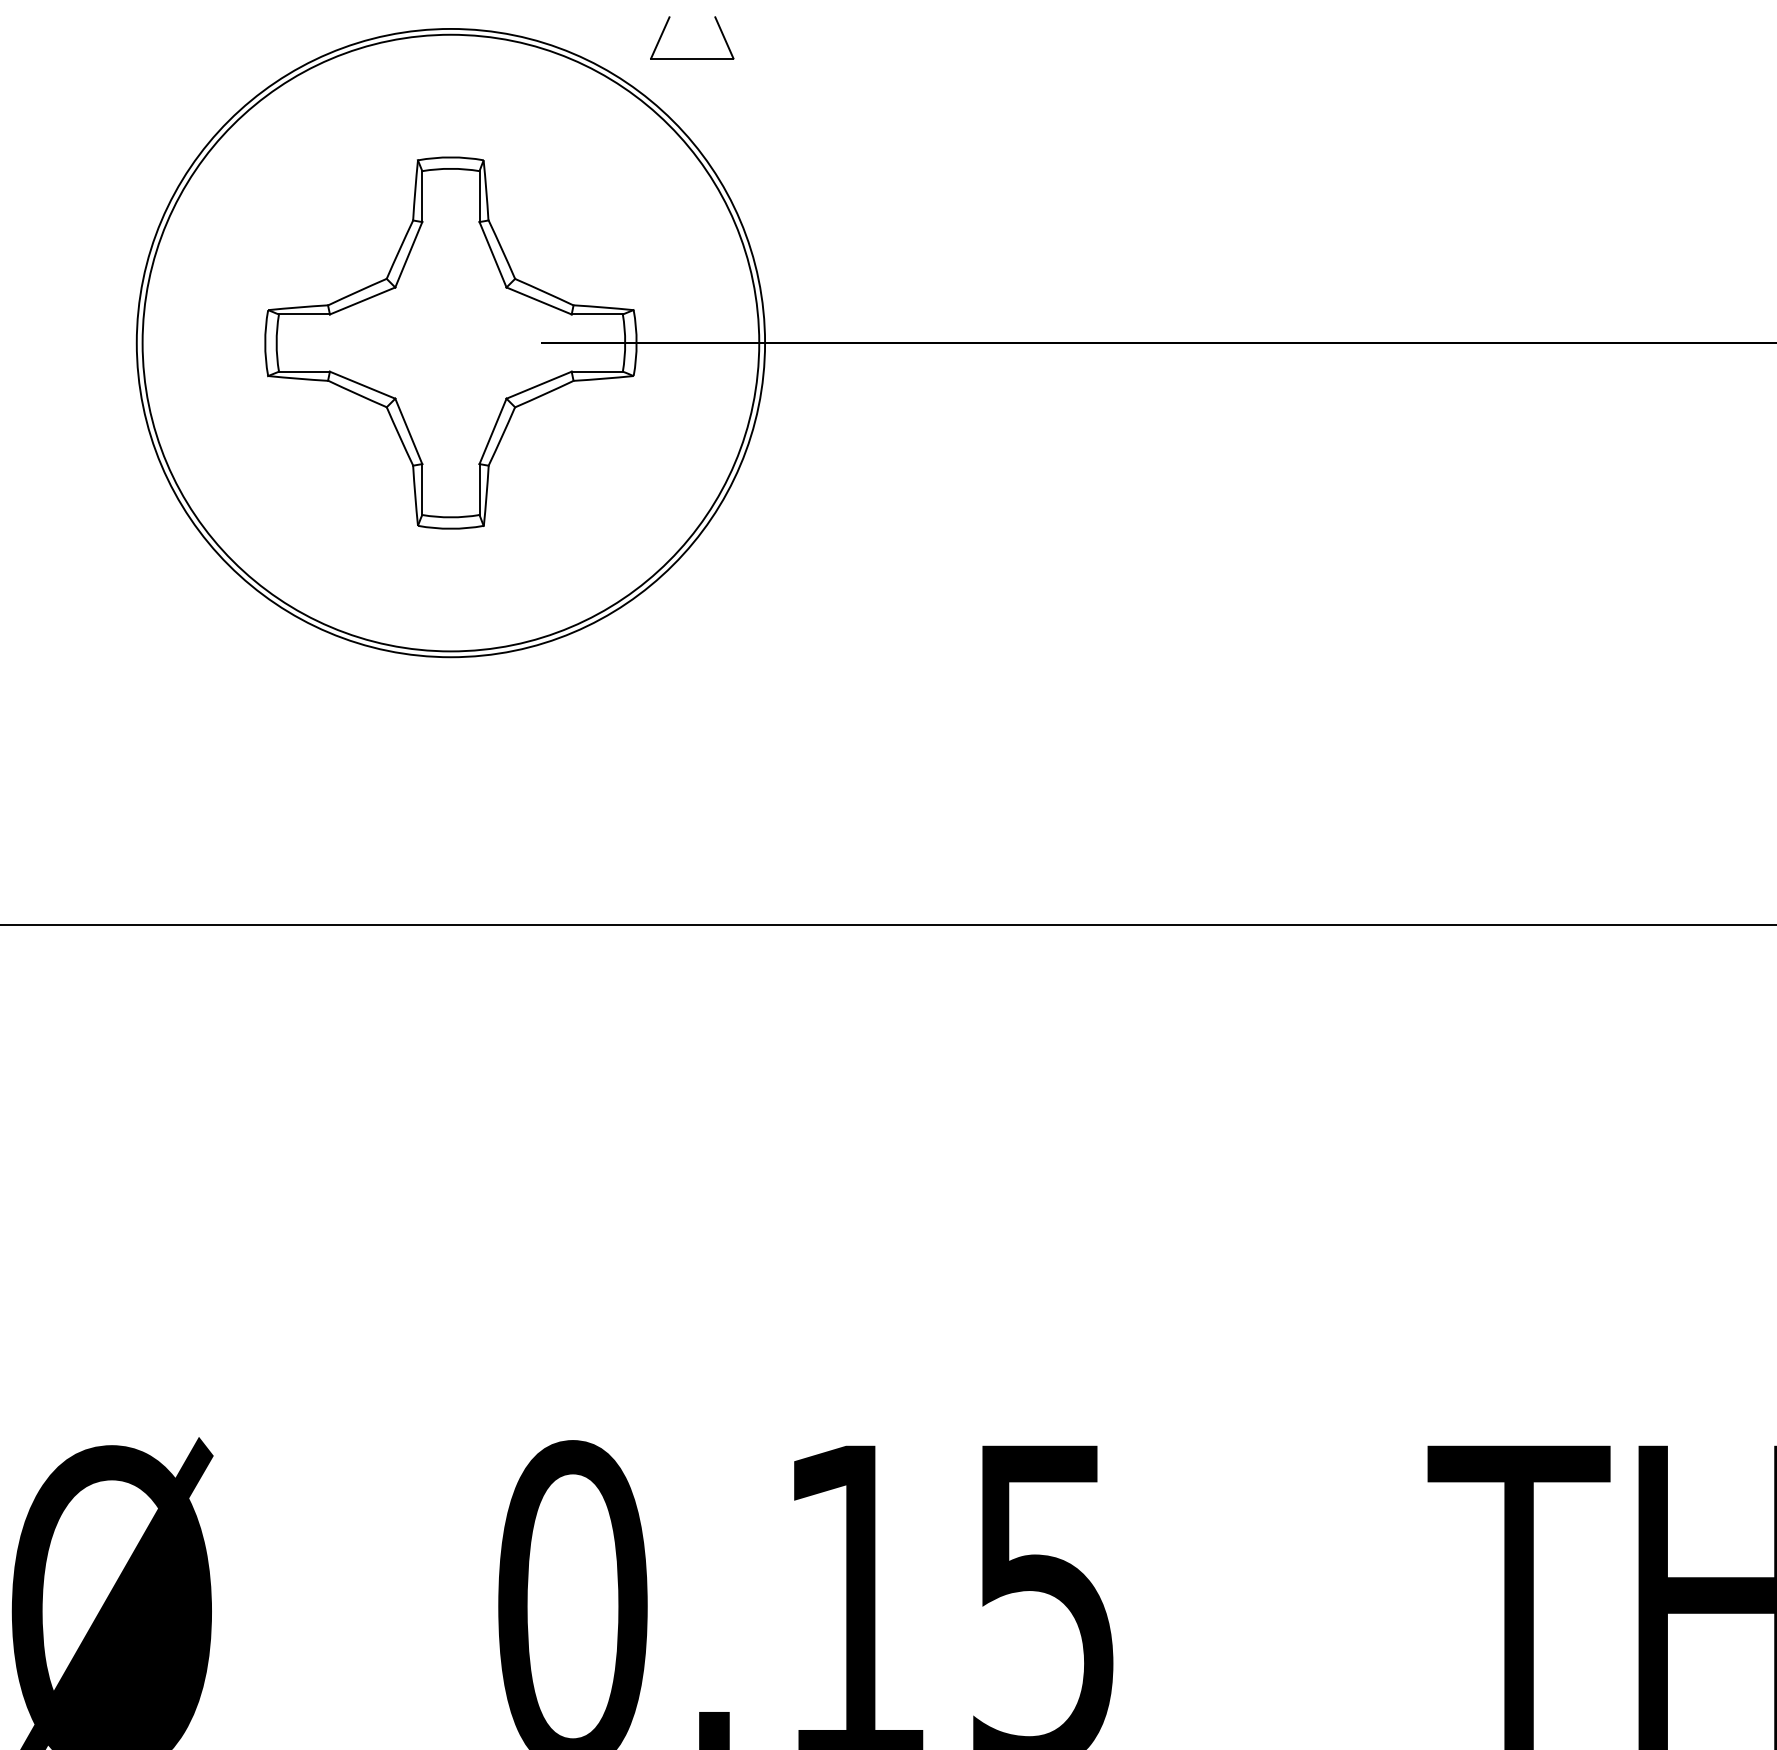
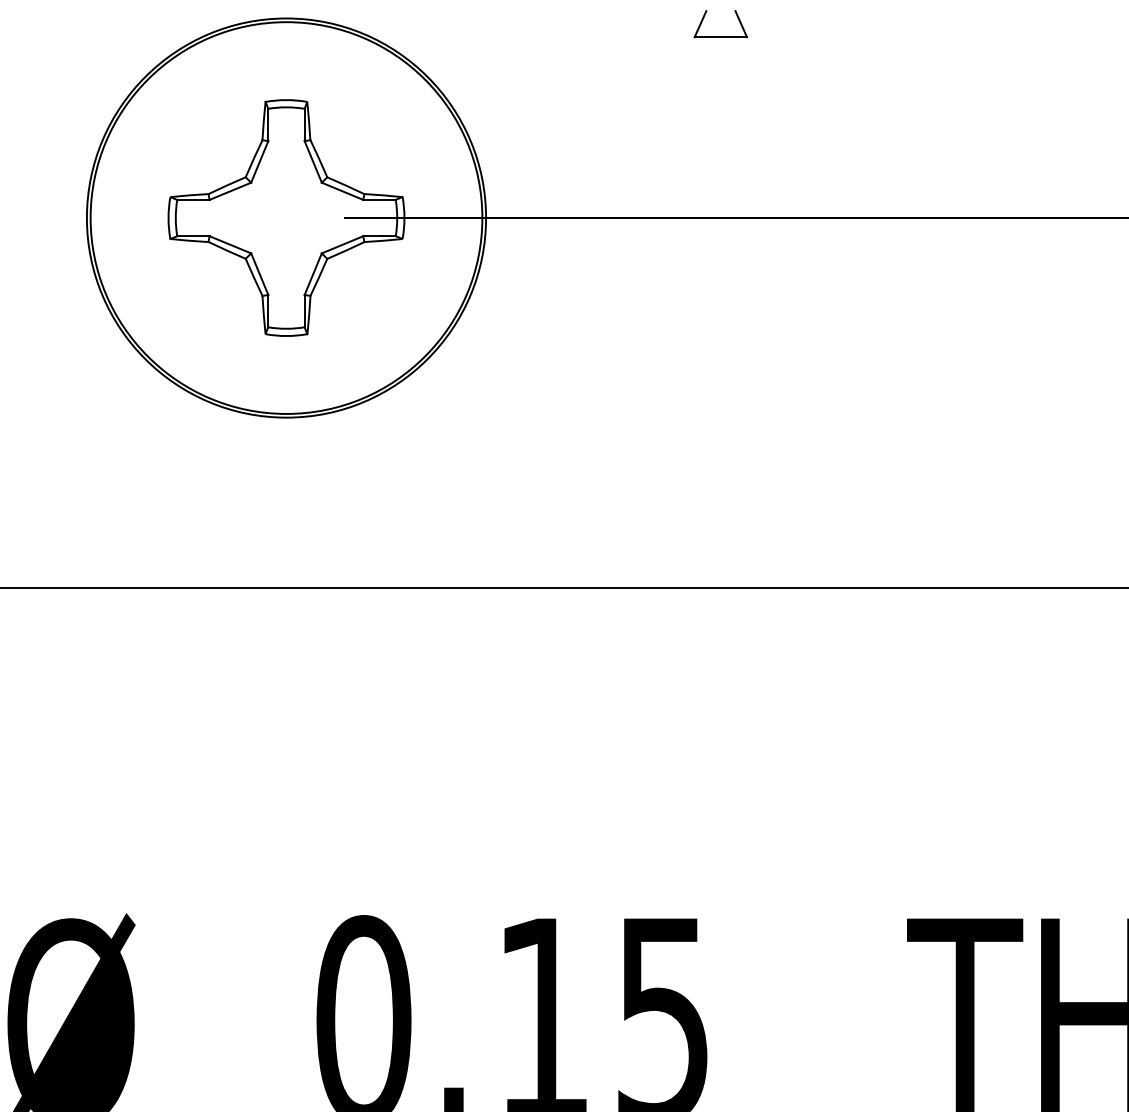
part: (691, 57) -> (720, 36), moved

